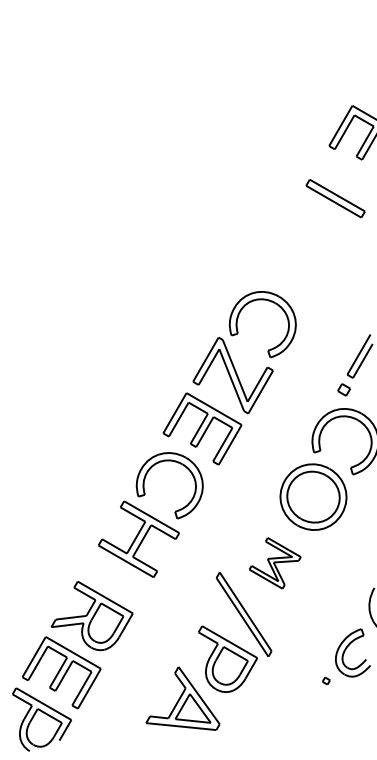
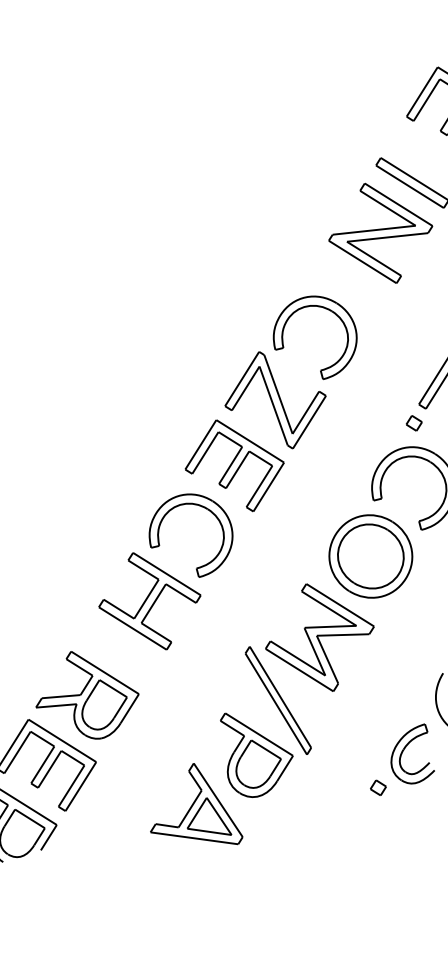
part: (311, 239) -> (380, 233), added
part: (274, 563) -> (318, 637), size x1.67
part: (326, 680) -> (378, 787), size x1.67

